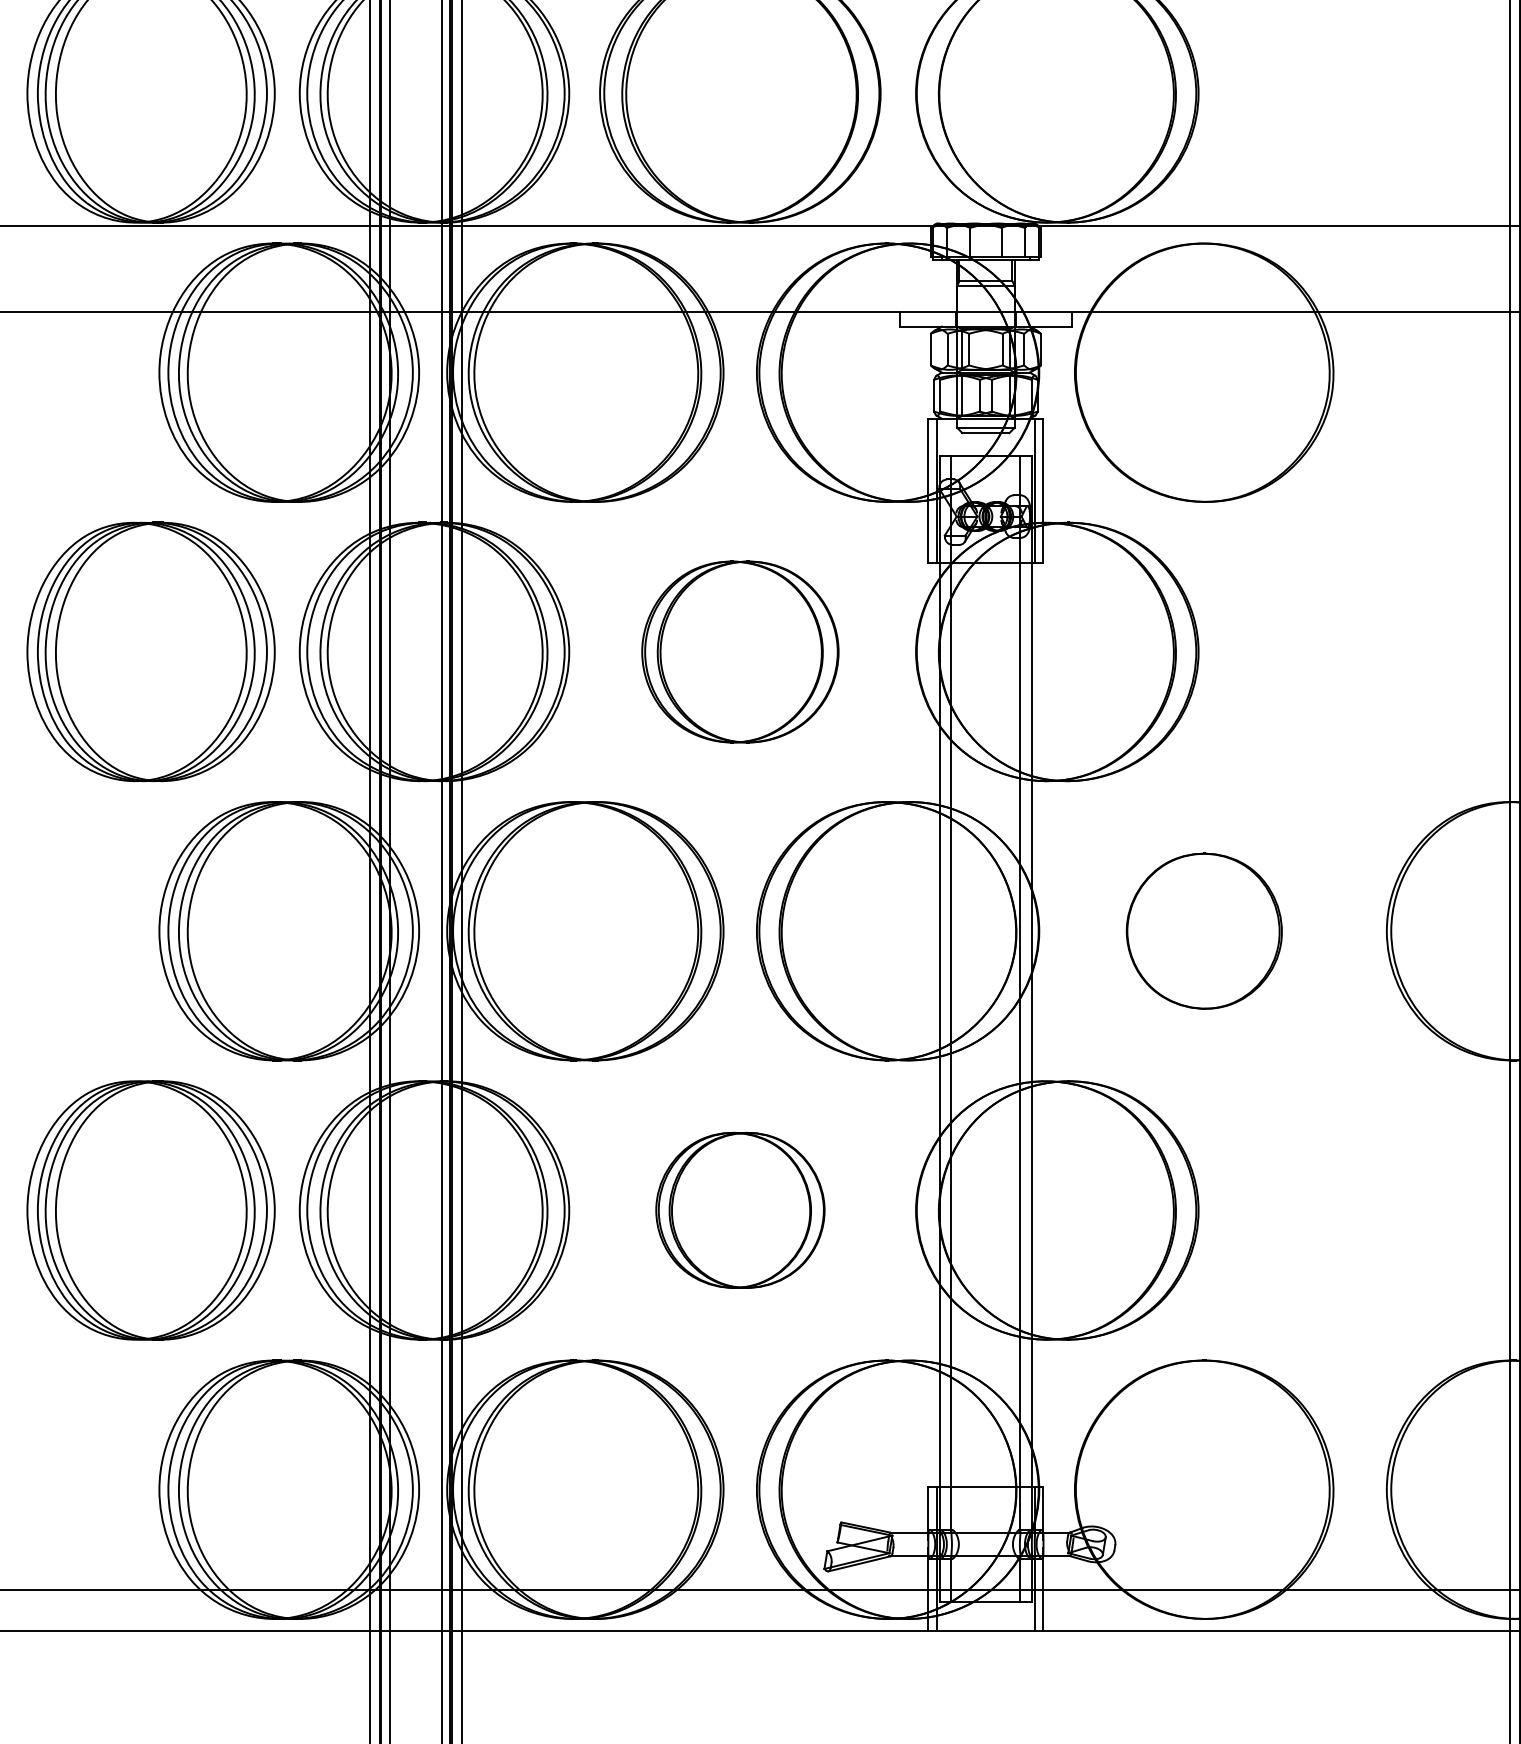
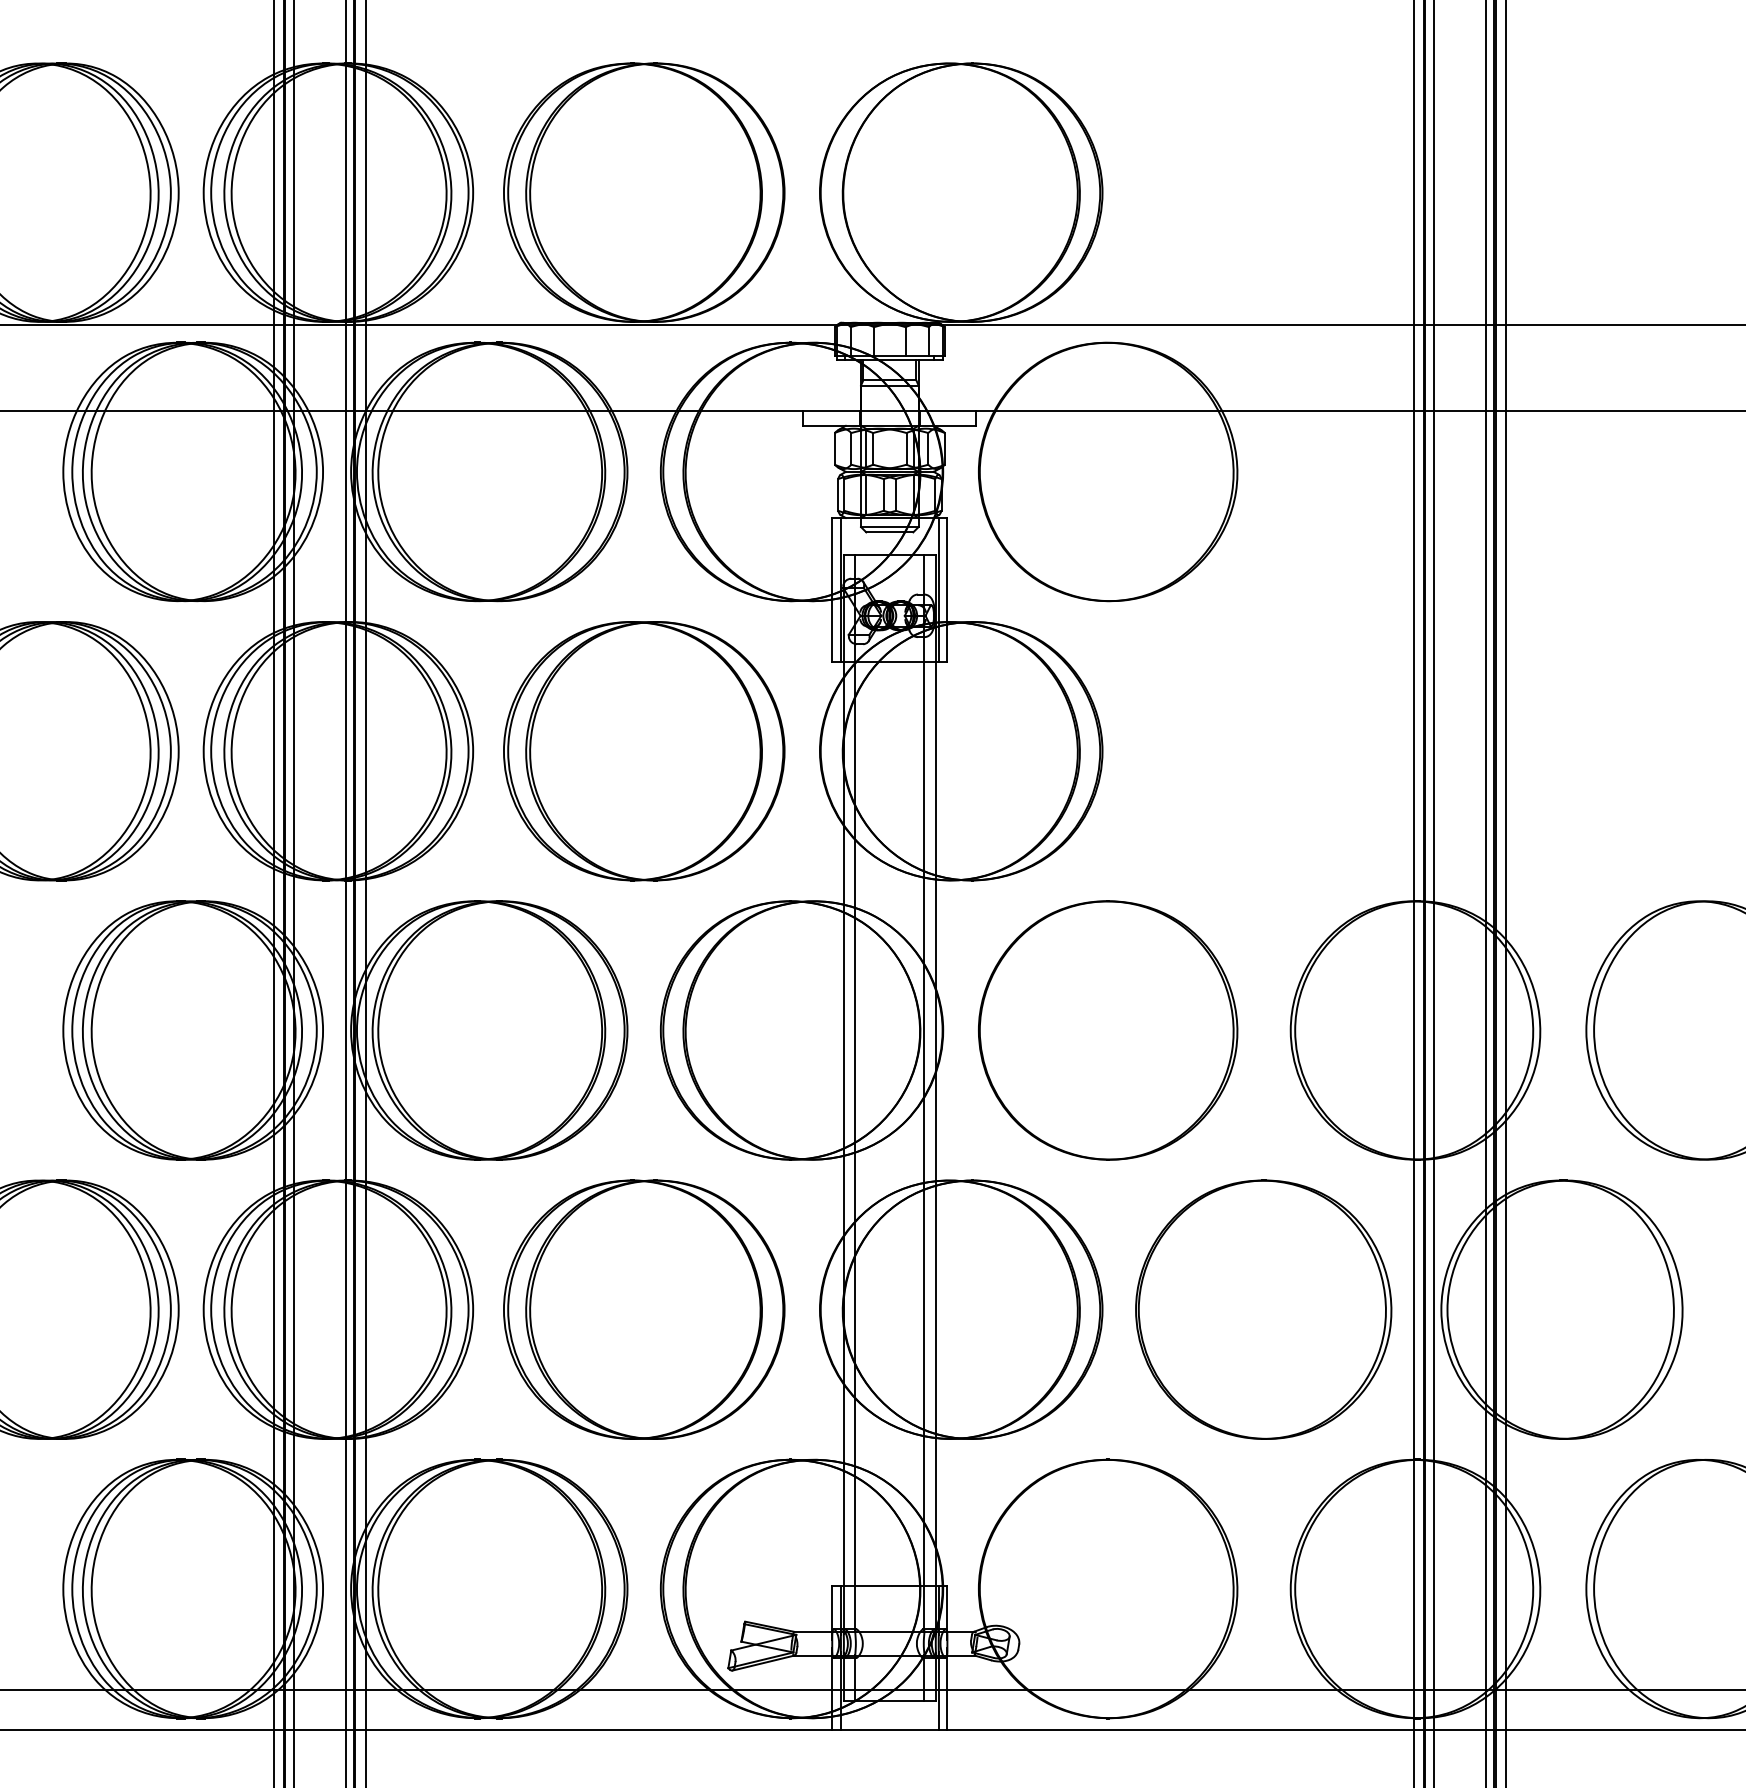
part: (740, 652) -> (644, 751), size x1.43
part: (1204, 931) -> (1108, 1030), size x1.67
part: (740, 1210) -> (644, 1309), size x1.67
part: (1359, 1210) -> (1263, 1309), added

